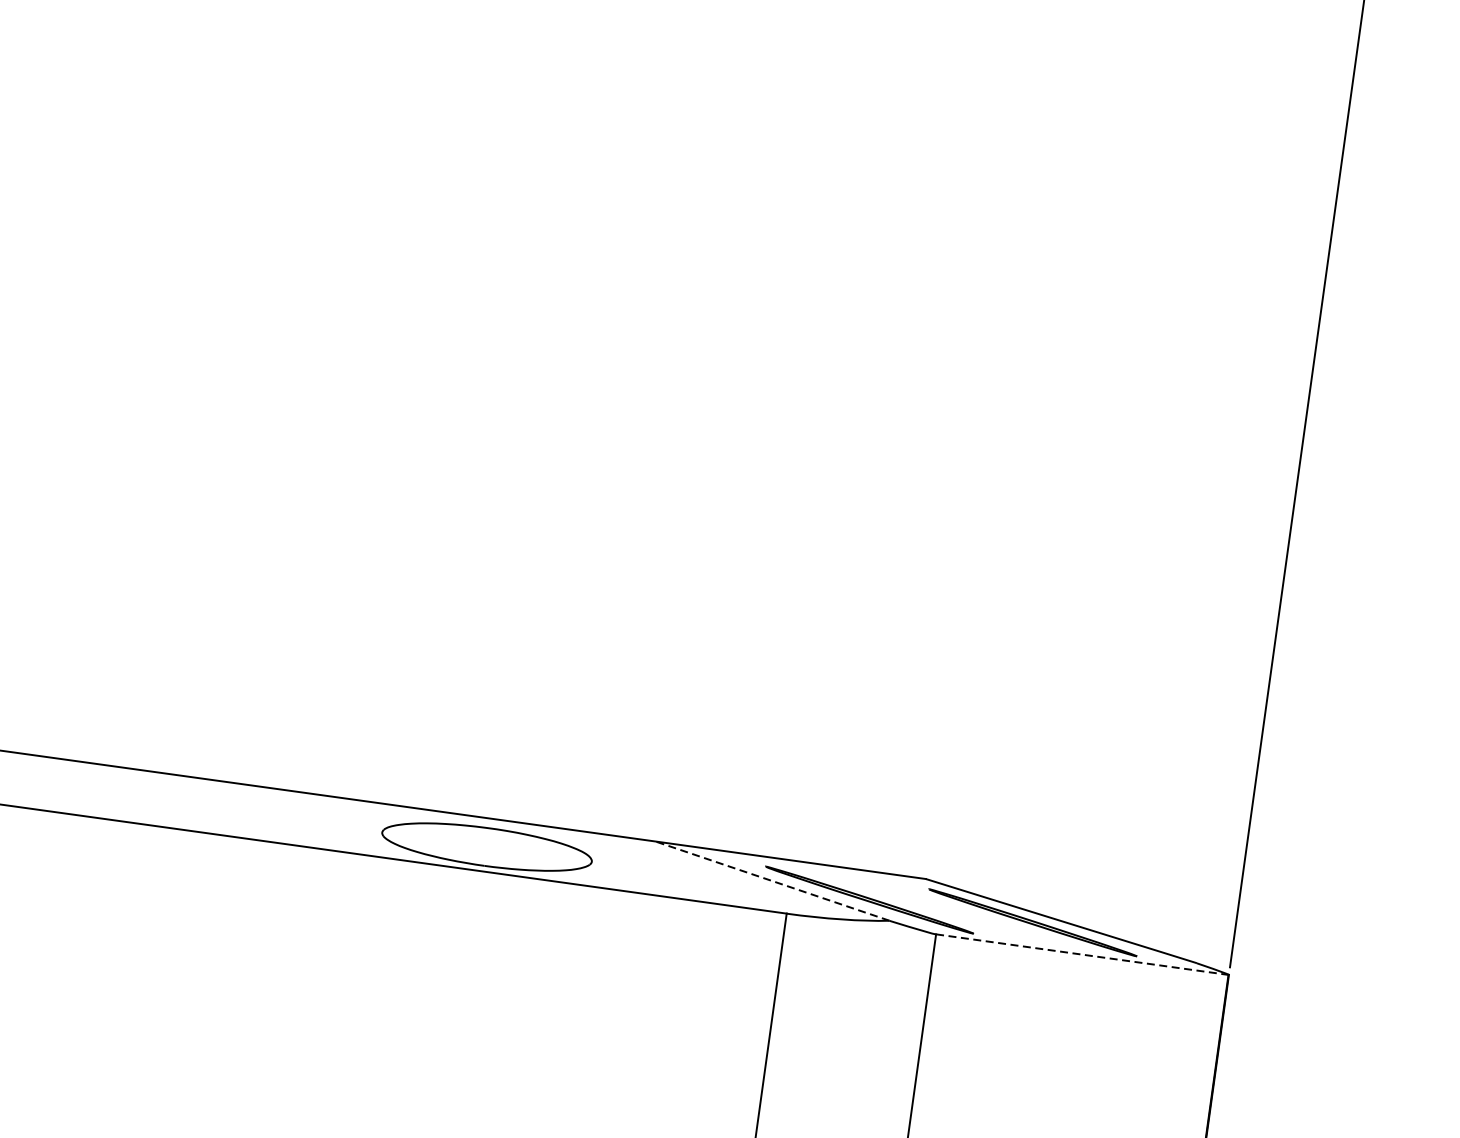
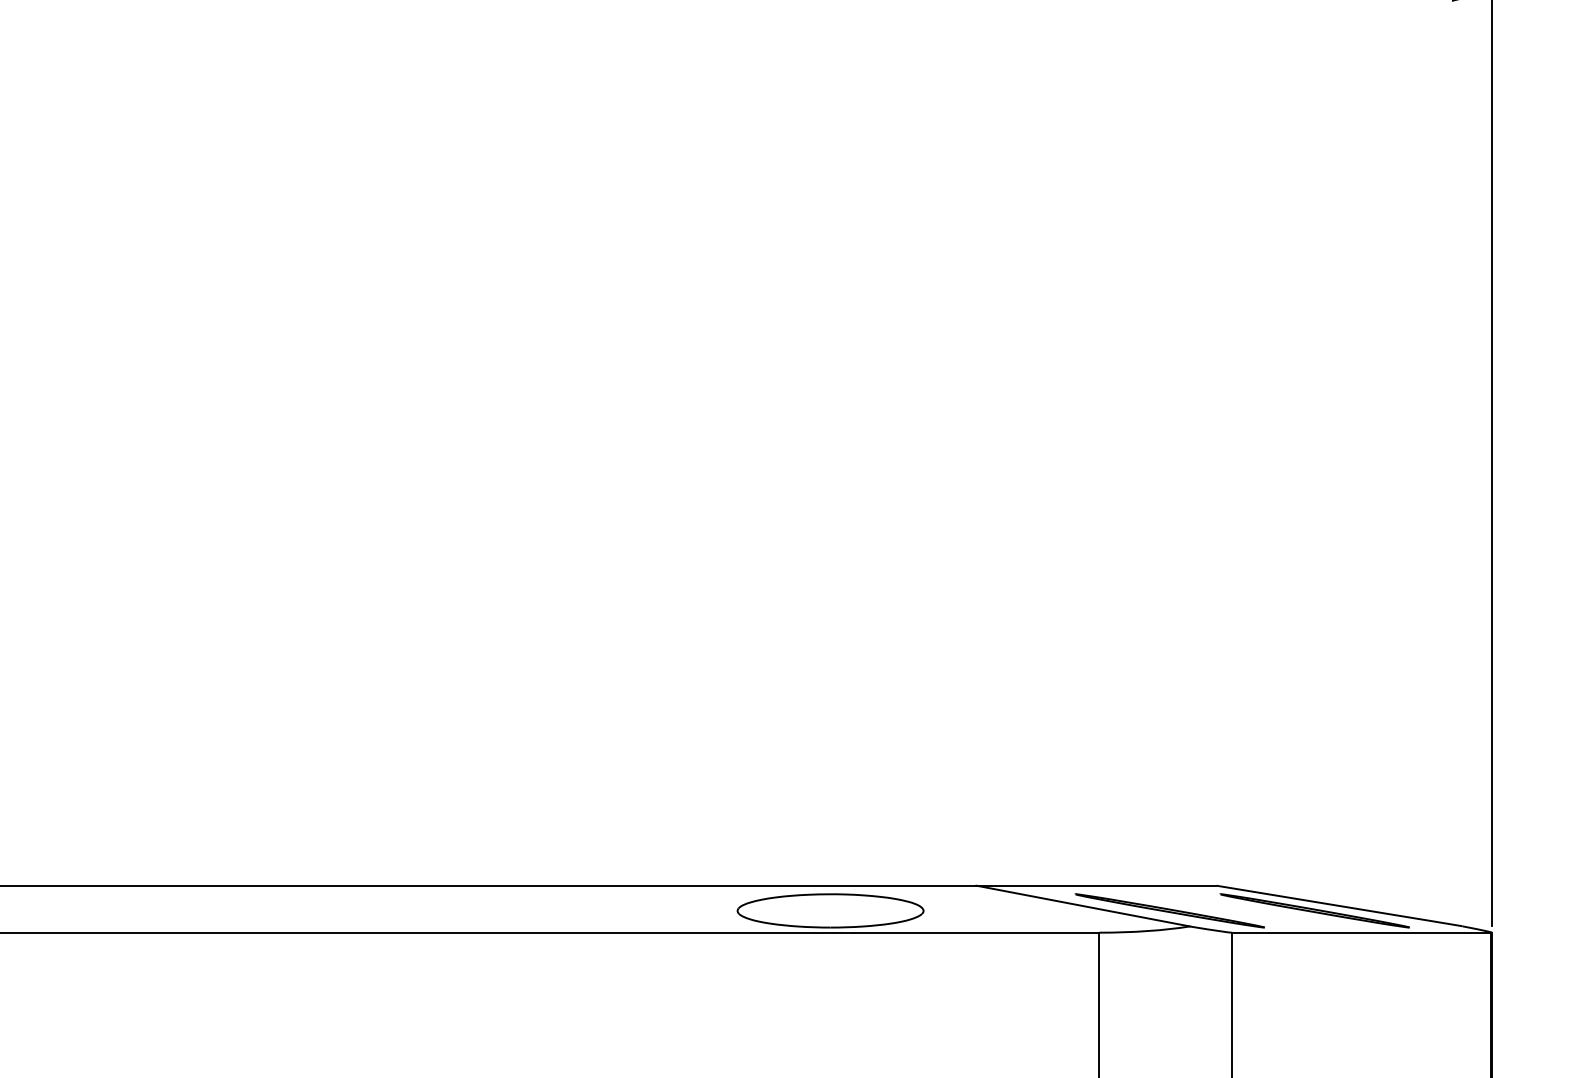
line: (772, 881) -> (1083, 906), dashed -> solid
line: (1082, 954) -> (1361, 932), dashed -> solid

